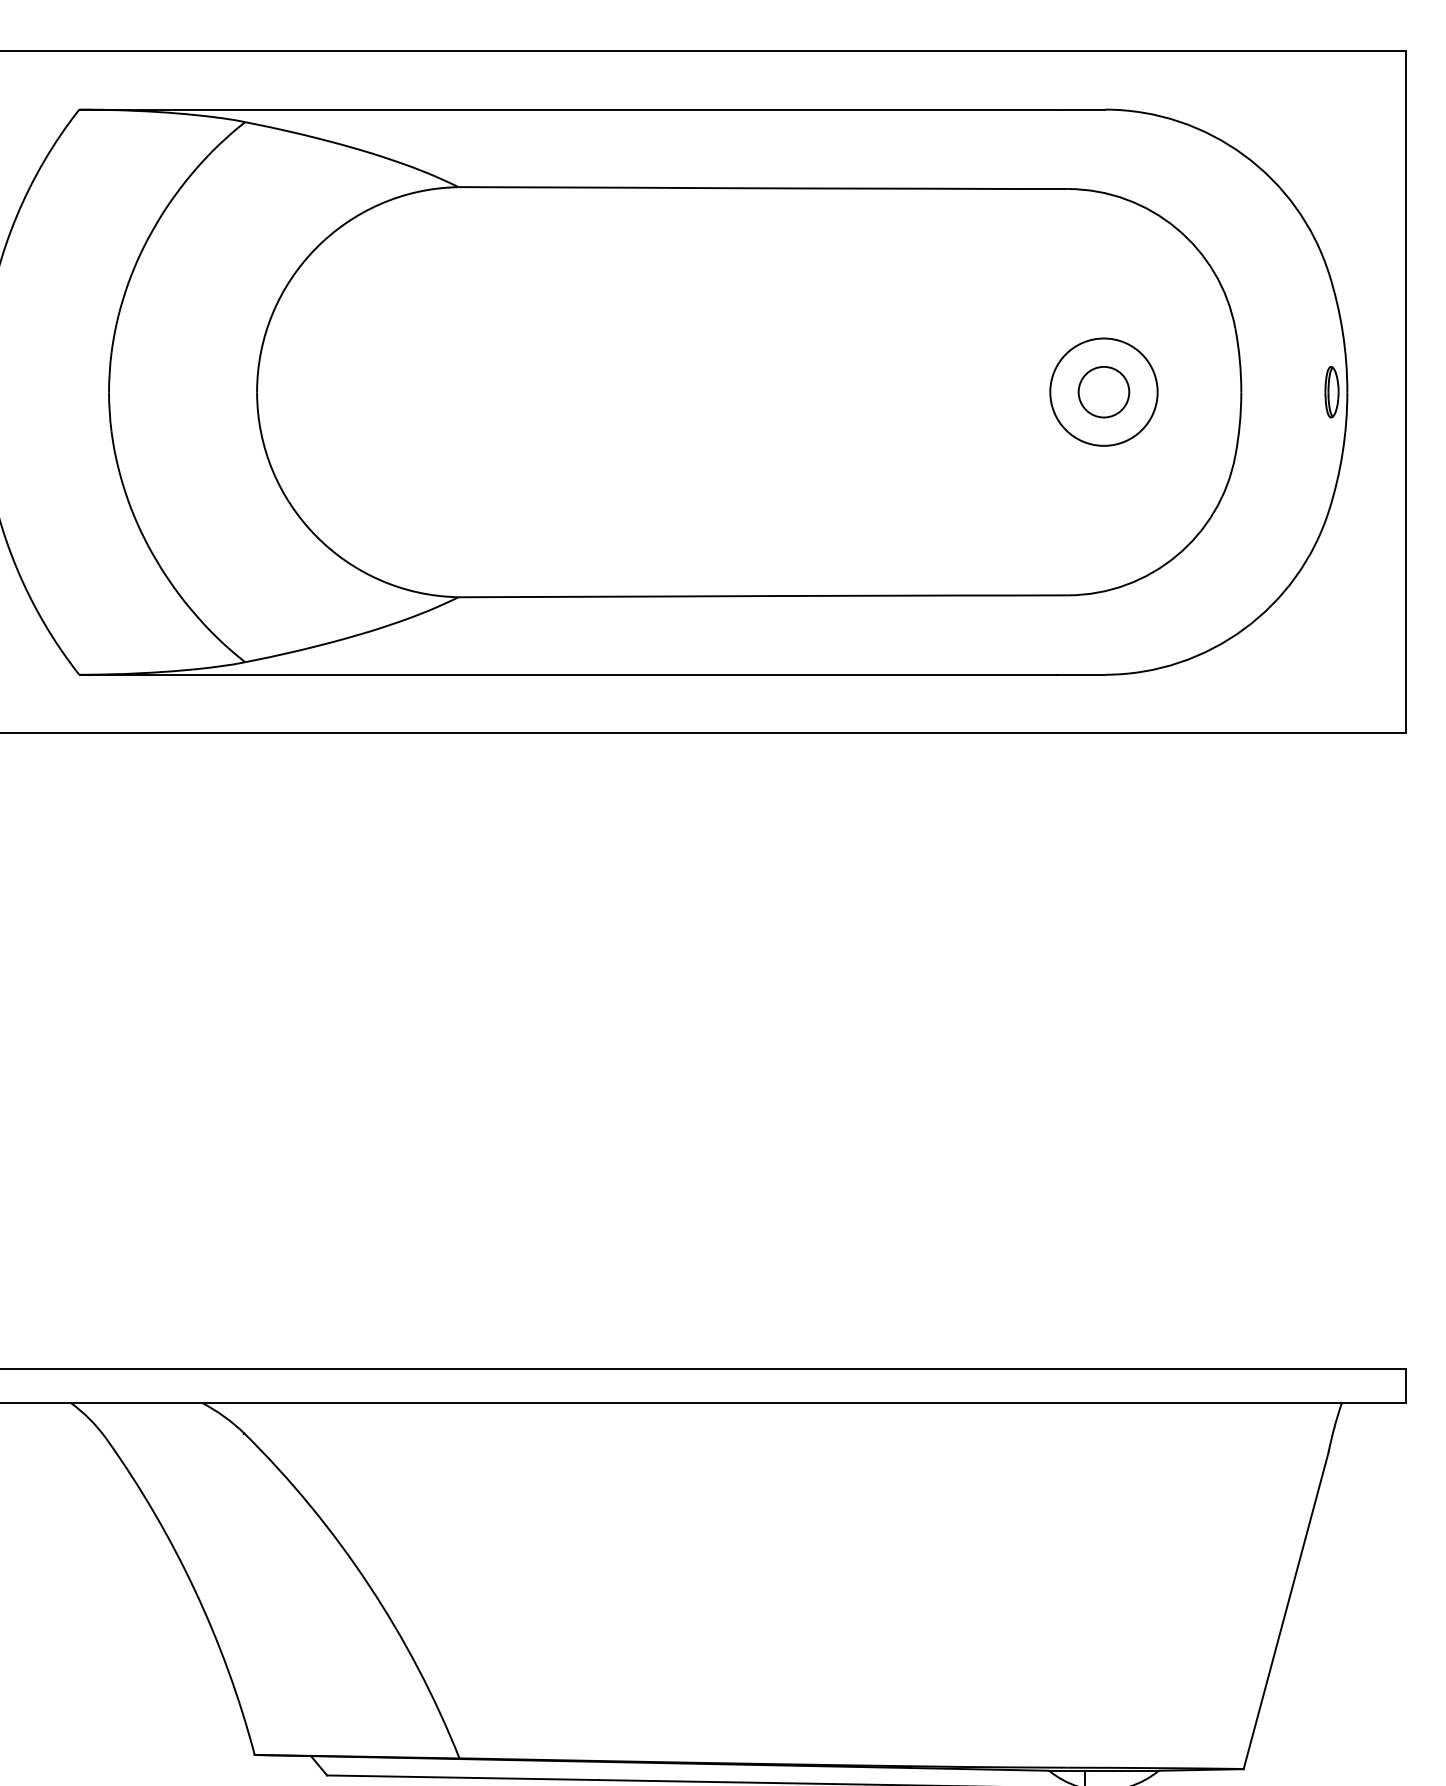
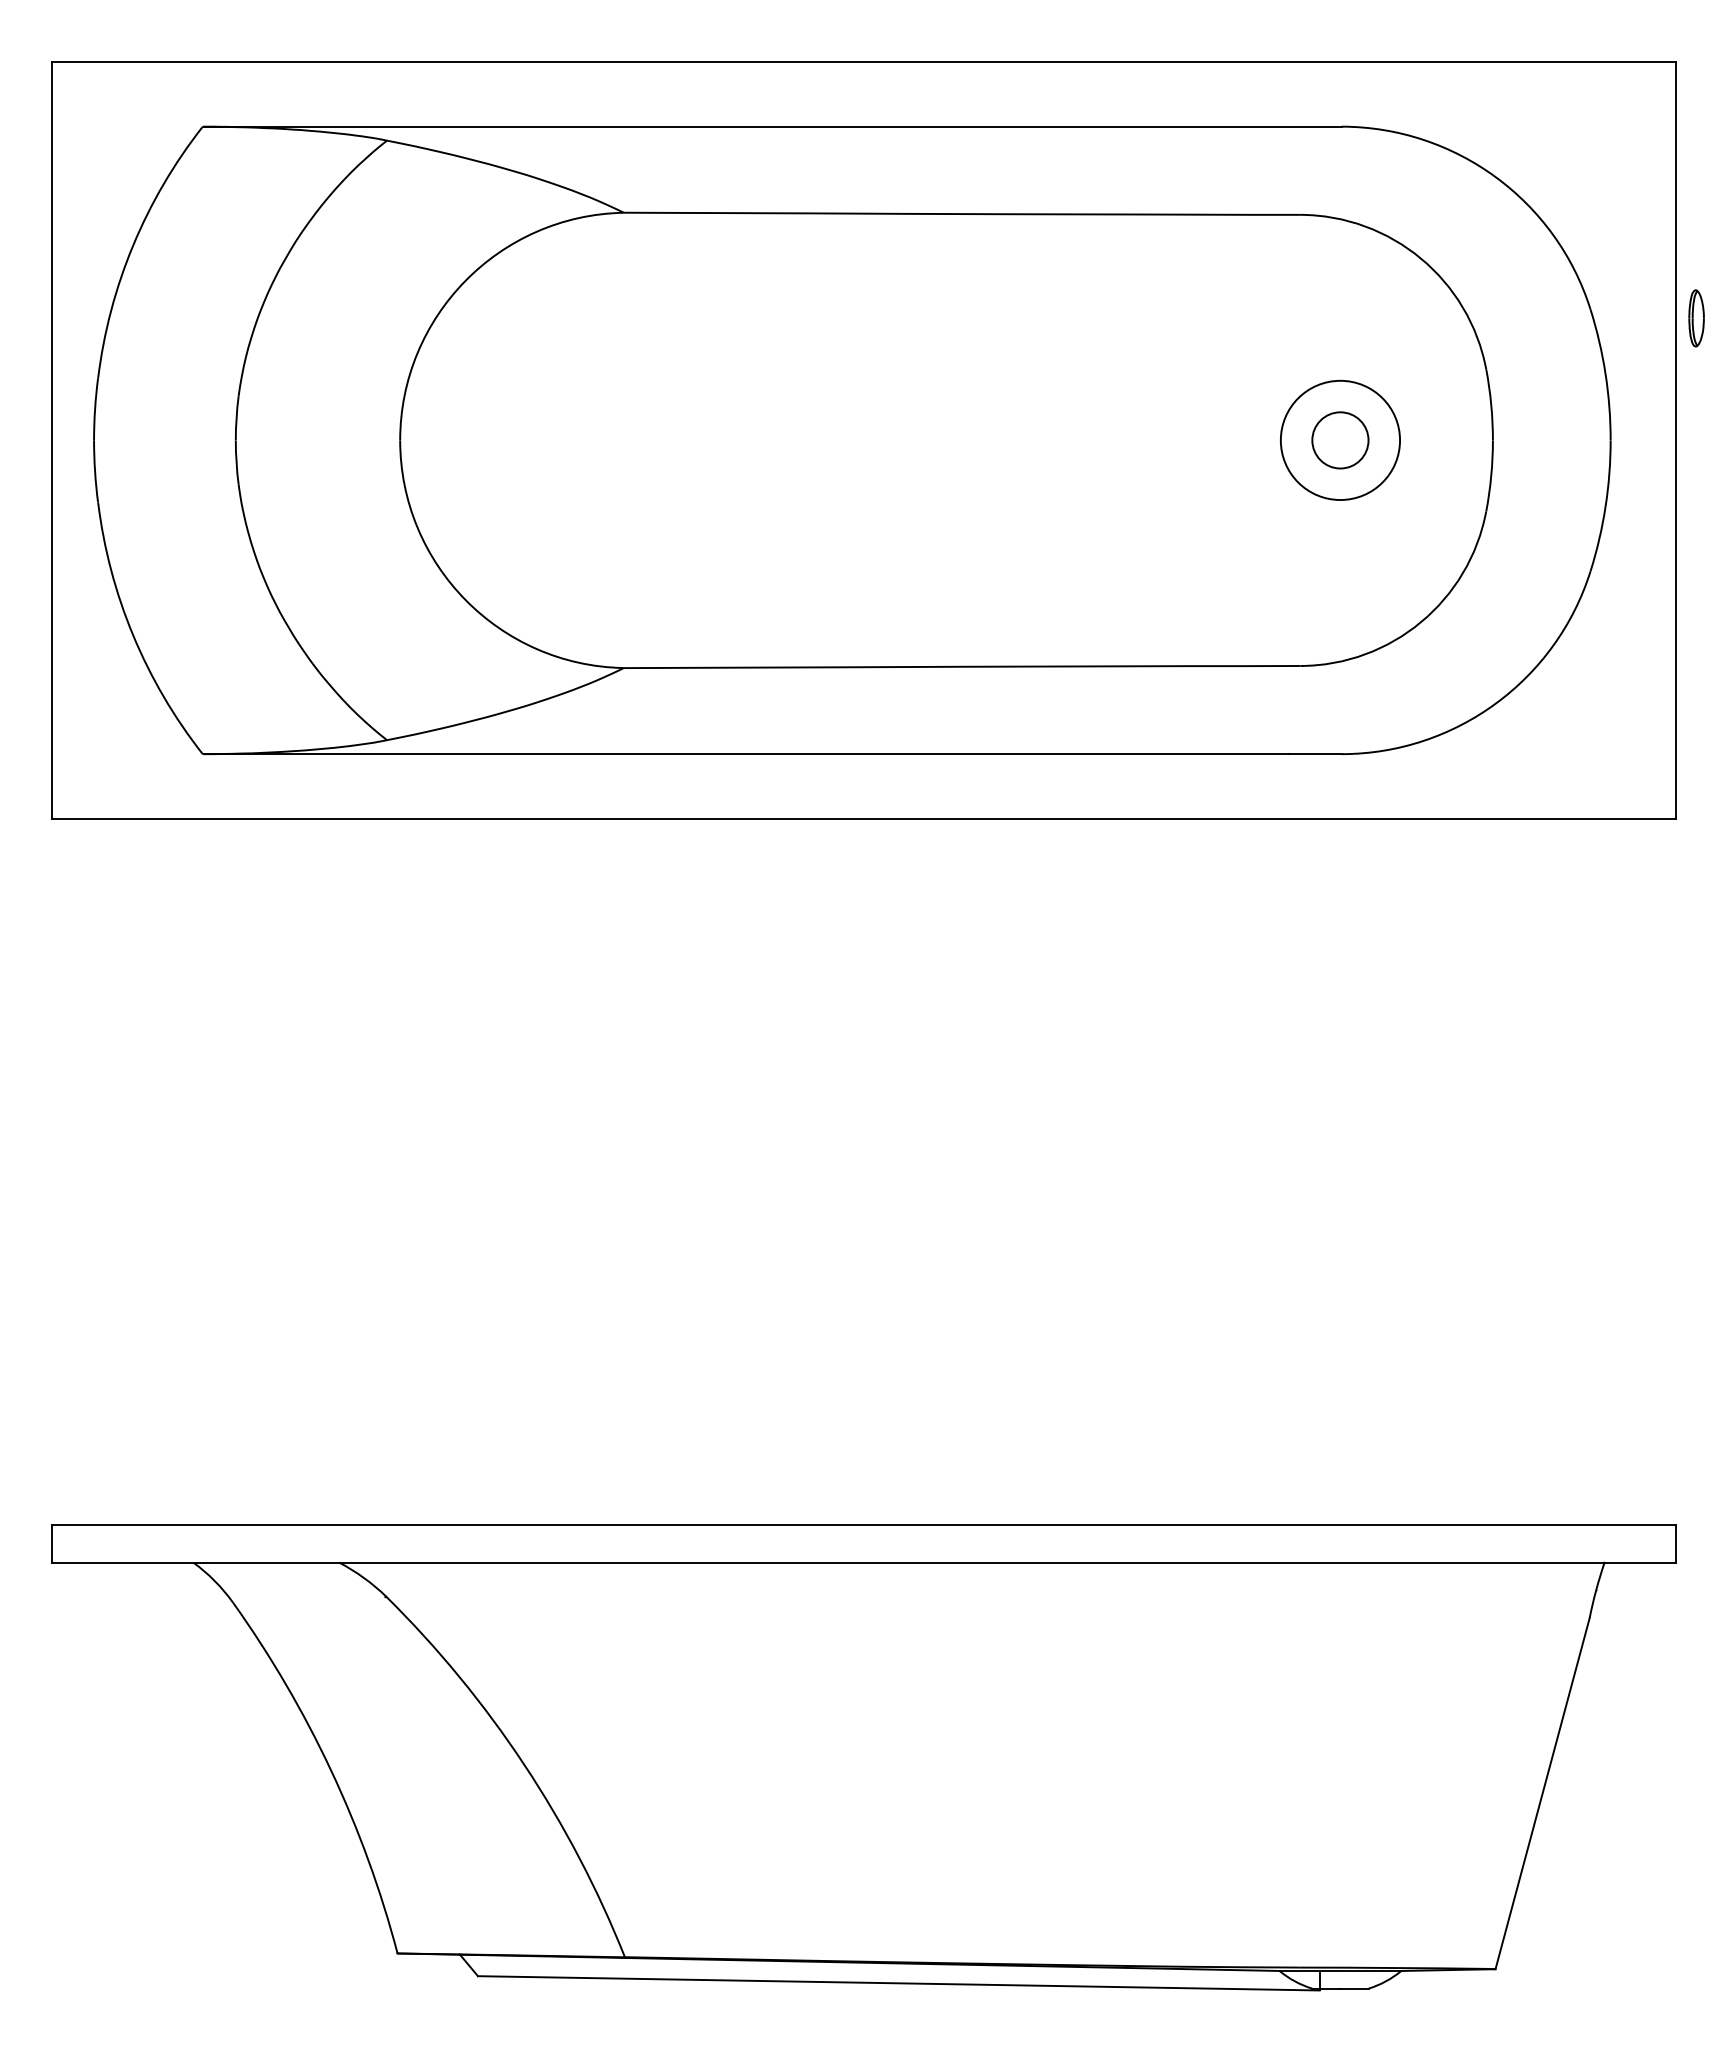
part: (1331, 392) -> (1696, 318), moved

